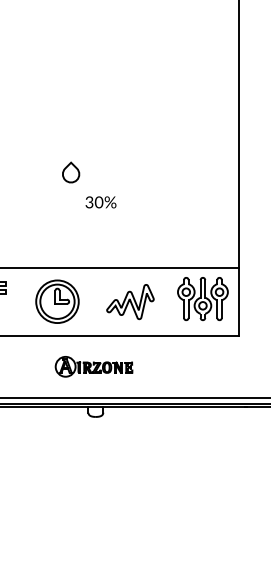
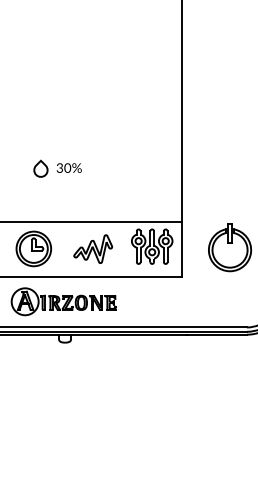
part: (70, 172) -> (40, 168), moved
part: (93, 366) -> (63, 301), size x1.67

